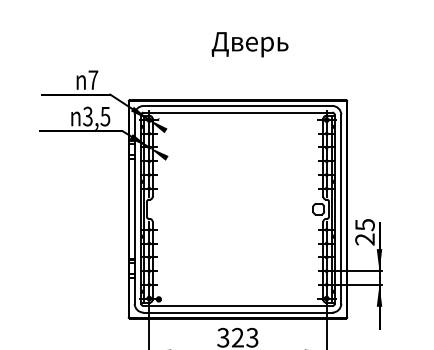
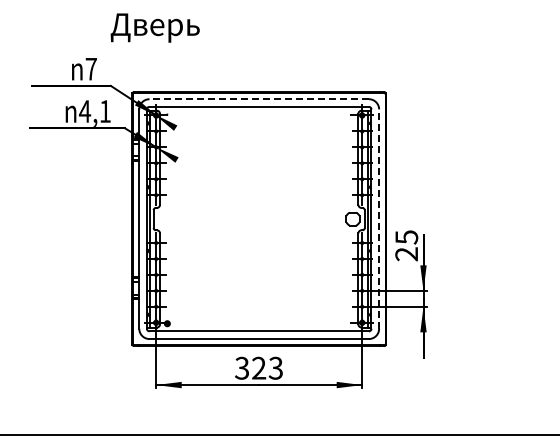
text: (249, 44) -> (154, 27), moved
line: (238, 106) -> (259, 99), solid -> dashed
text: (96, 116) -> (94, 111), 3,5 -> 4,1
line: (341, 209) -> (379, 219), solid -> dashed

